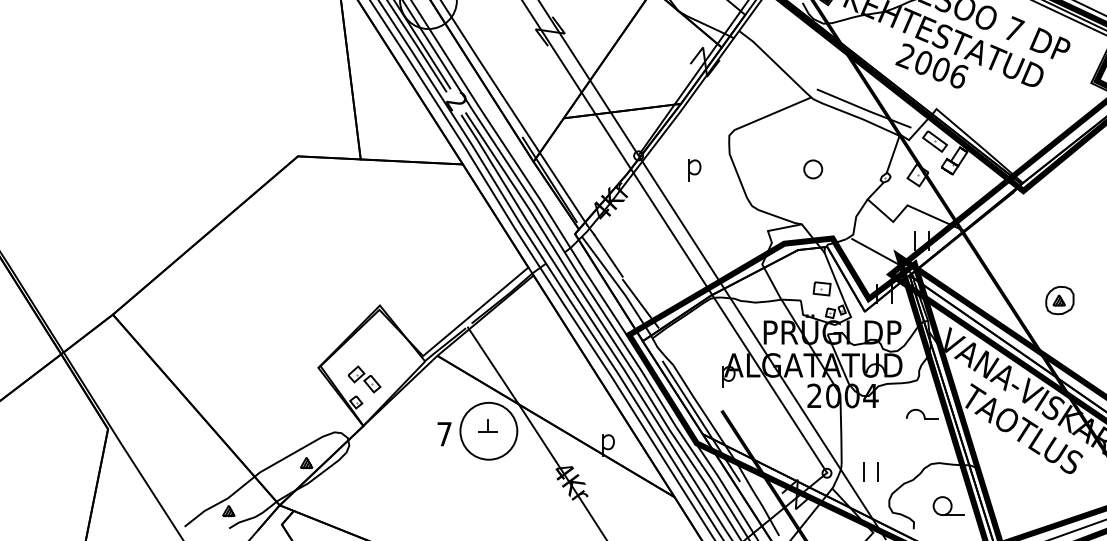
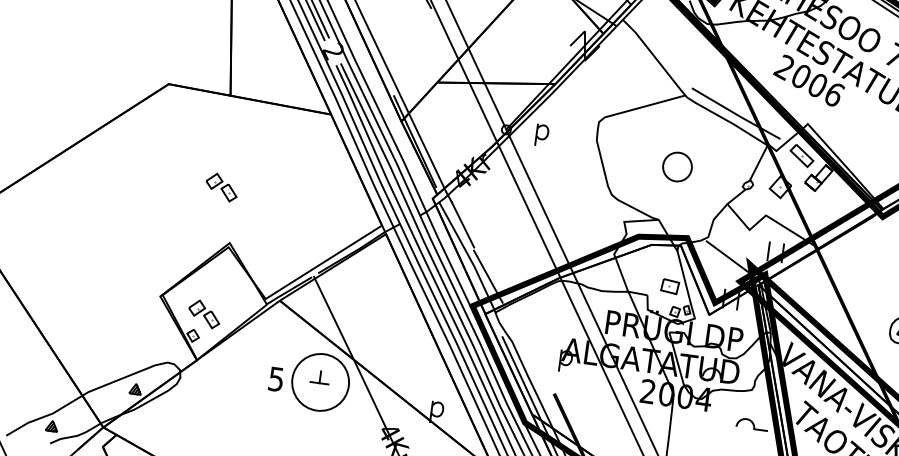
circle: (813, 169) -> (677, 167), size x1.6
part: (694, 170) -> (541, 135), moved
part: (364, 251) -> (221, 187), added
text: (444, 434) -> (276, 379), 7 -> 5

